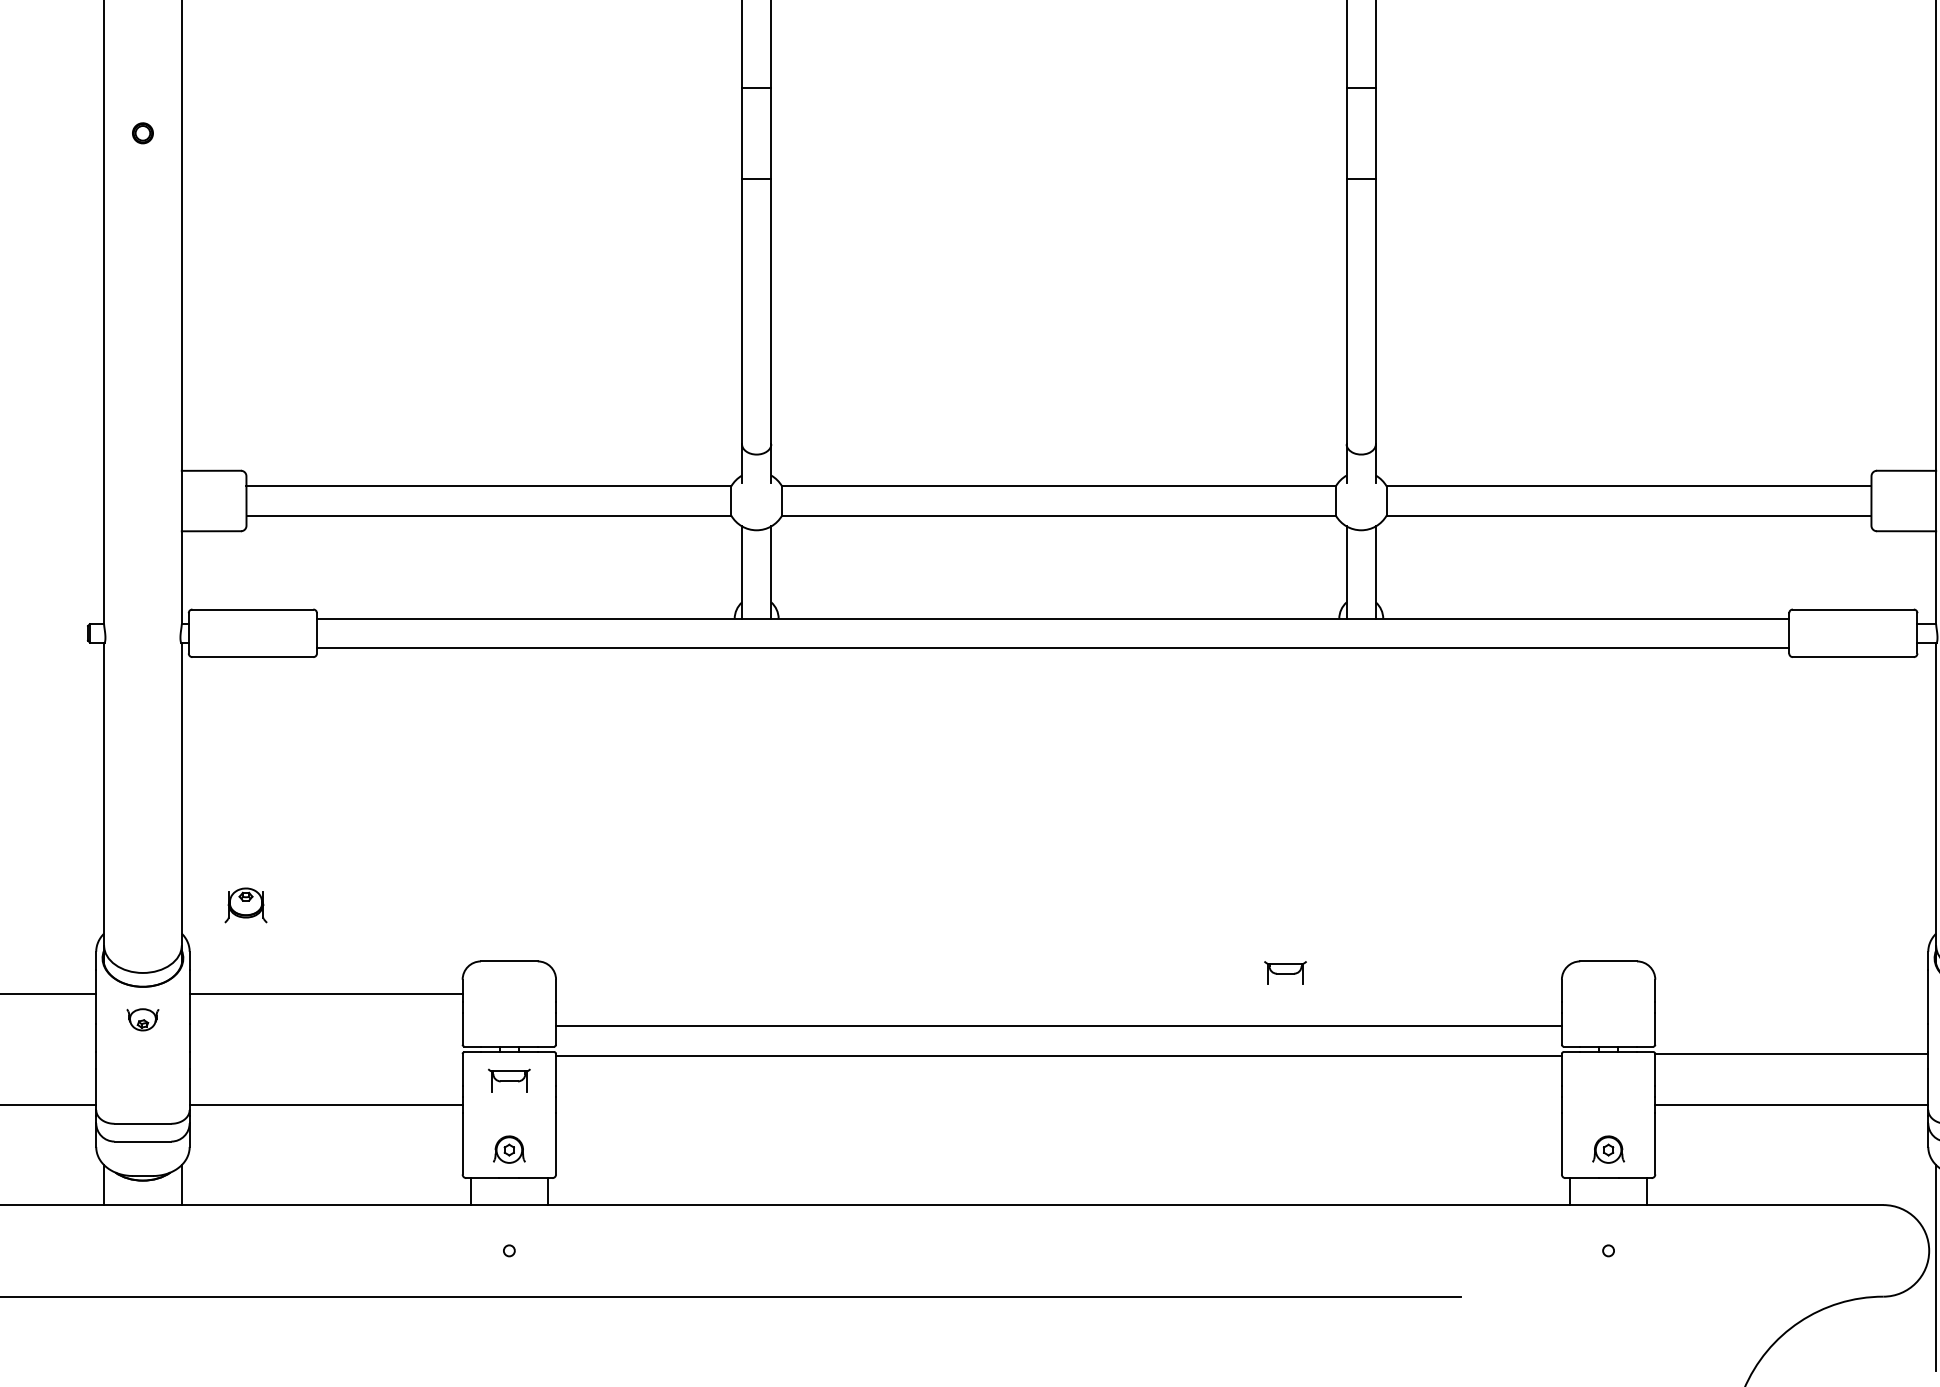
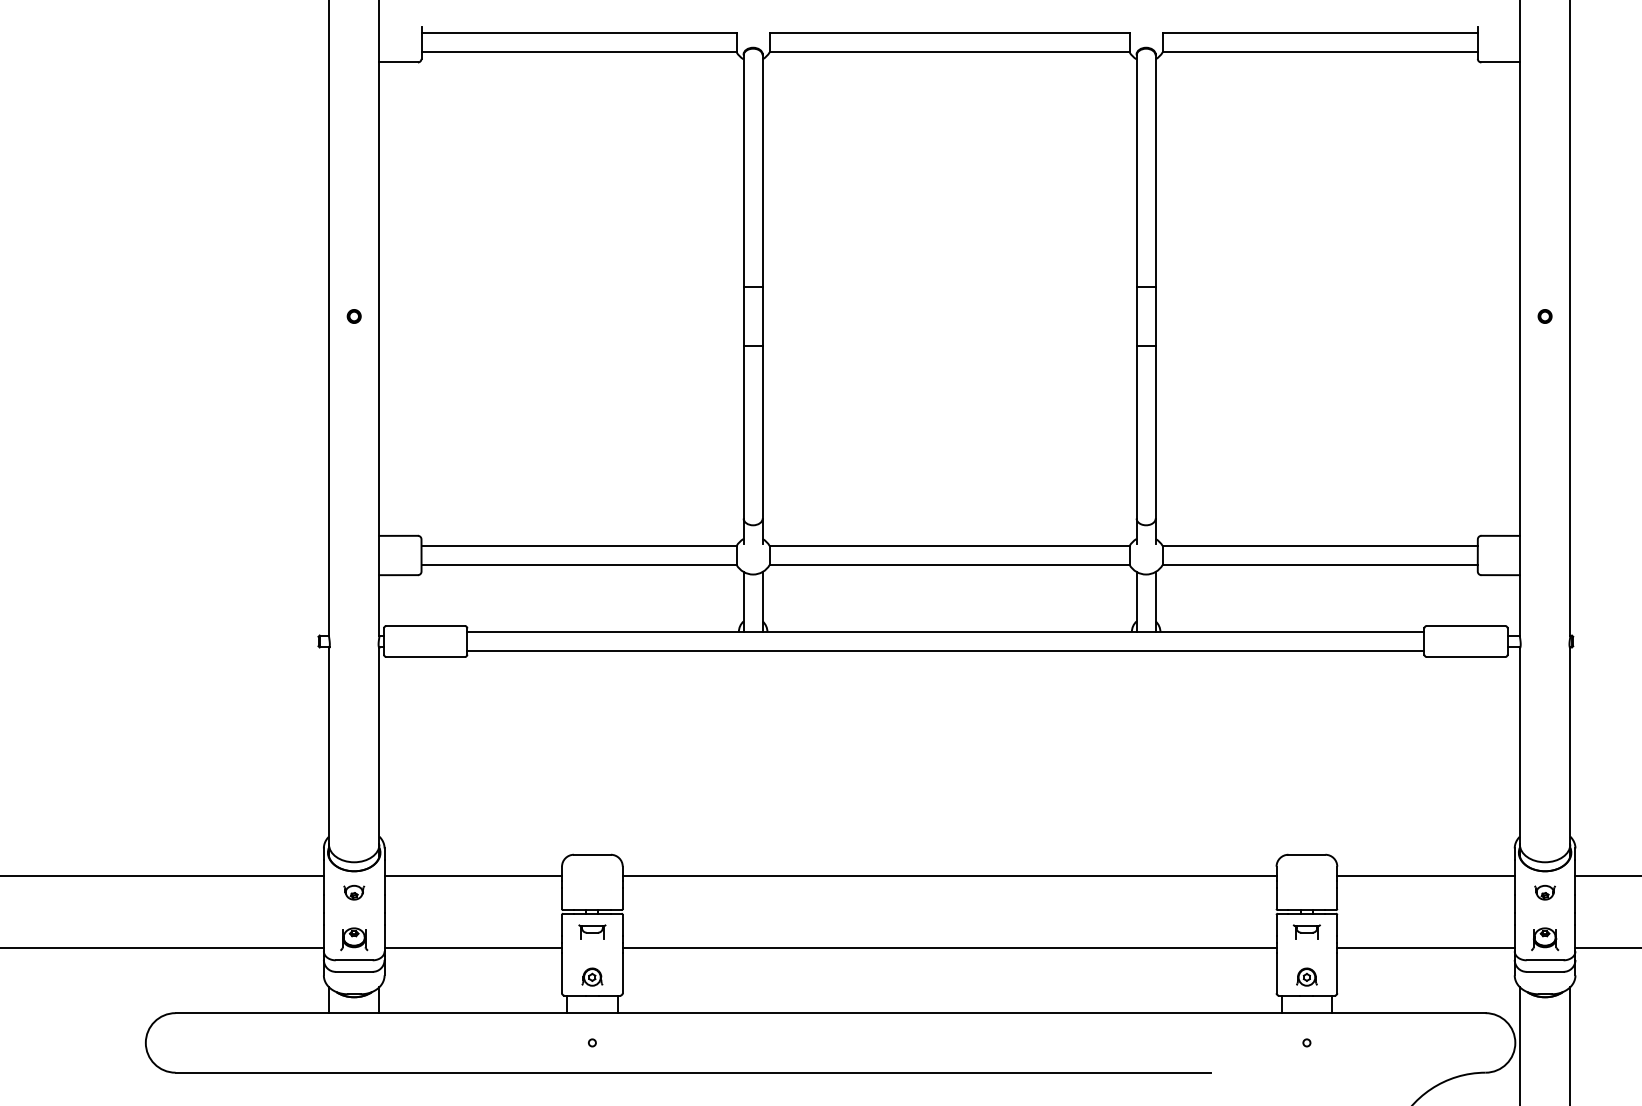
part: (246, 905) -> (354, 939), moved
part: (1284, 971) -> (1306, 931), moved
line: (1058, 1025) -> (949, 947), moved
line: (1790, 1054) -> (1425, 876), moved
line: (1058, 1056) -> (949, 876), moved

